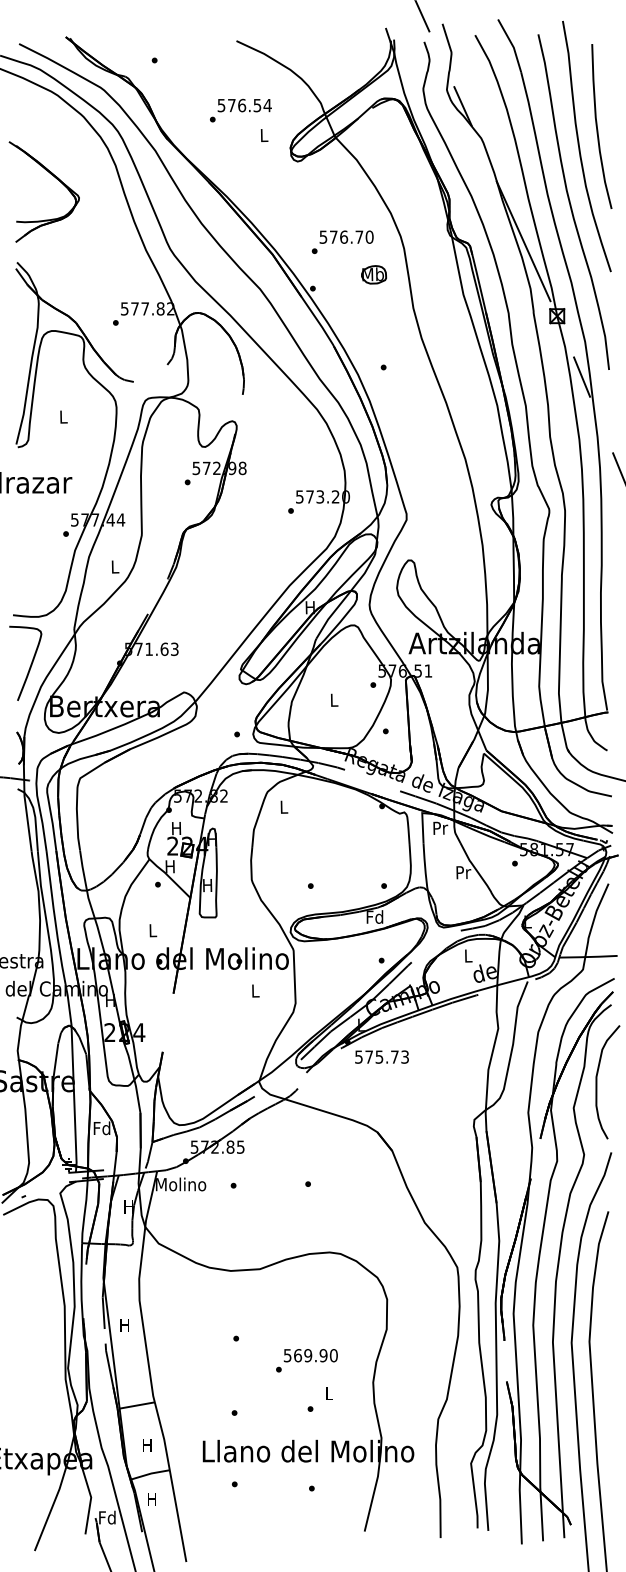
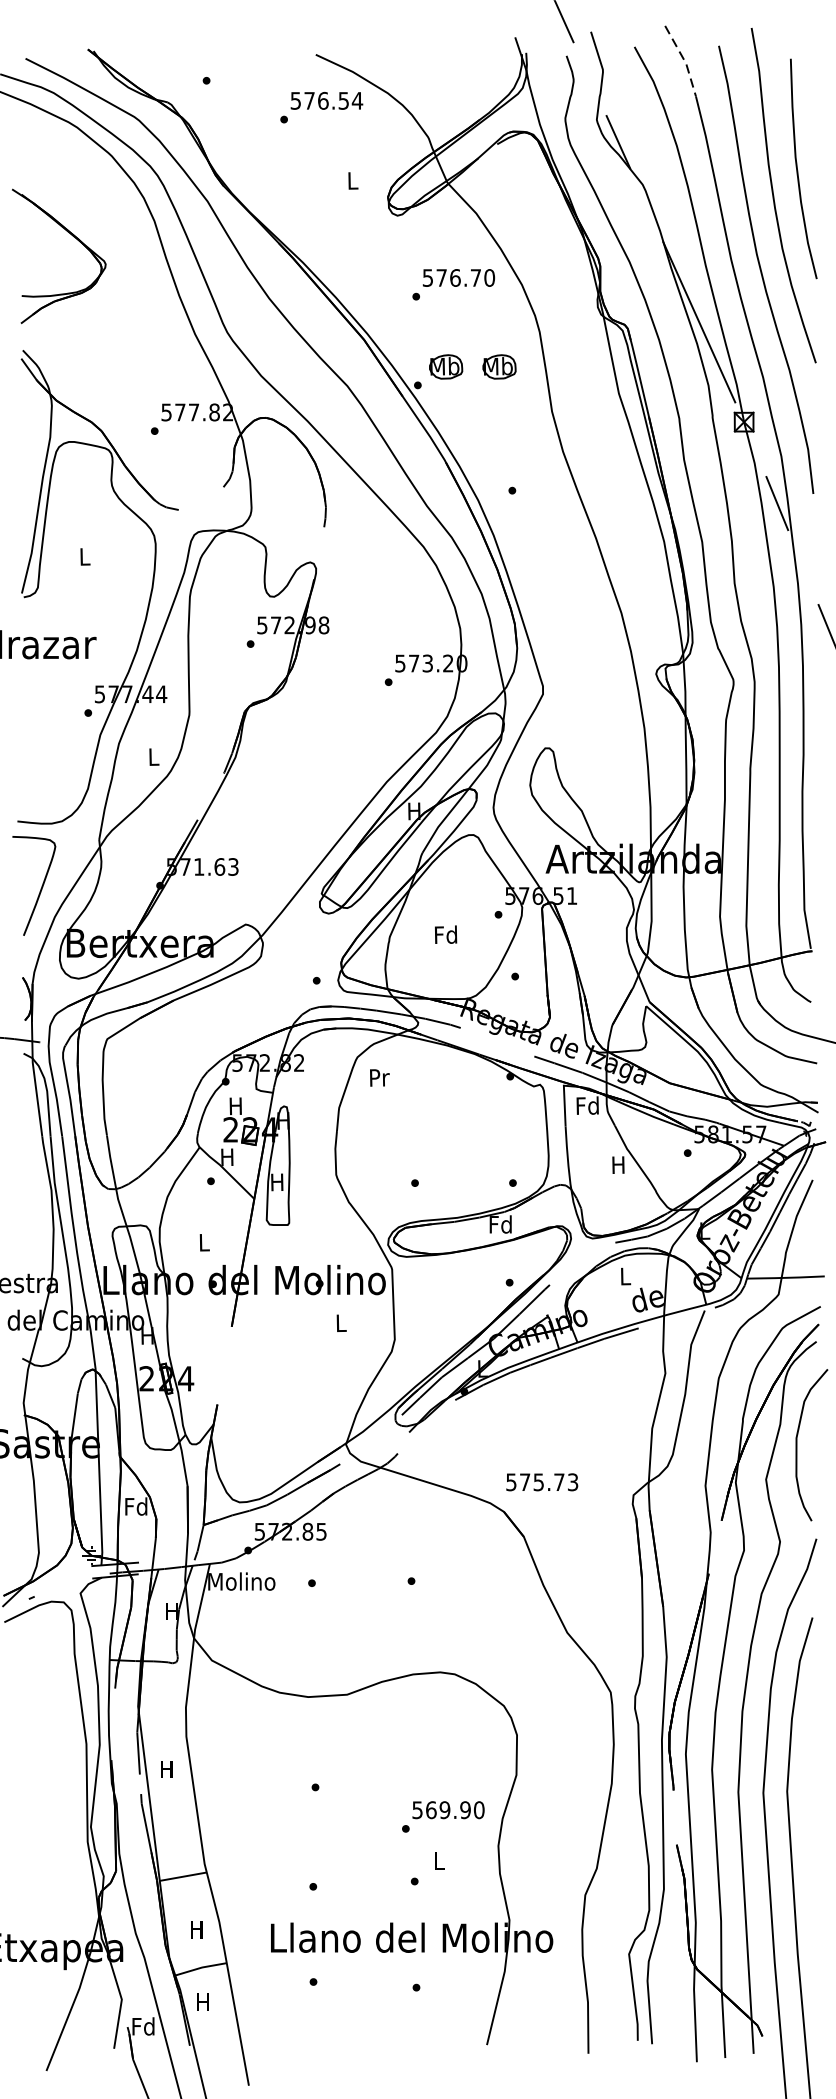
line: (512, 45) -> (684, 60), solid -> dashed
text: (240, 110) -> (321, 107), moved
text: (342, 241) -> (453, 283), moved
part: (333, 274) -> (445, 366), added
text: (333, 699) -> (445, 933), L -> Fd
text: (284, 806) -> (379, 1076), L -> Pr
text: (439, 827) -> (586, 1104), Pr -> Fd
text: (463, 872) -> (618, 1165), Pr -> H
text: (381, 1056) -> (541, 1481), moved
text: (306, 1360) -> (442, 1816), moved

